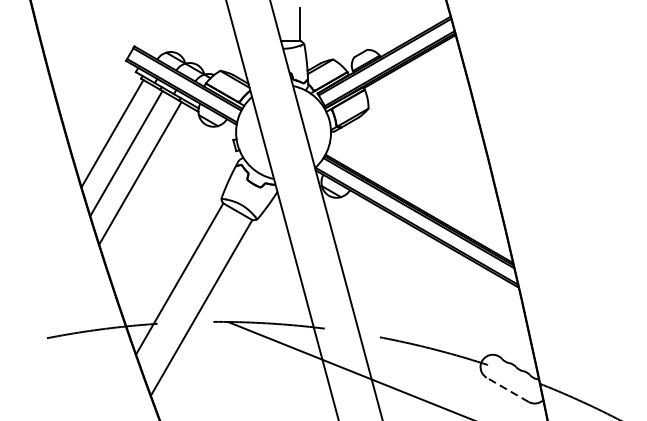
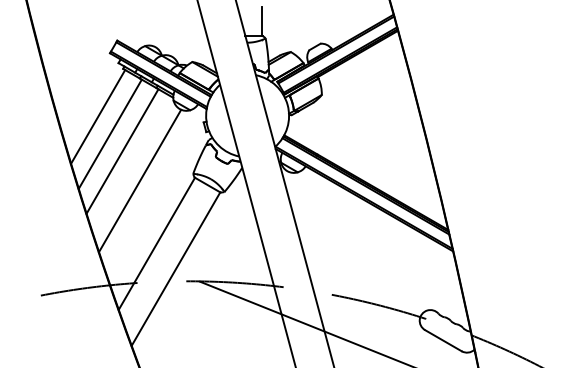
line: (160, 206) -> (140, 180), added
line: (506, 389) -> (442, 340), dashed -> solid

